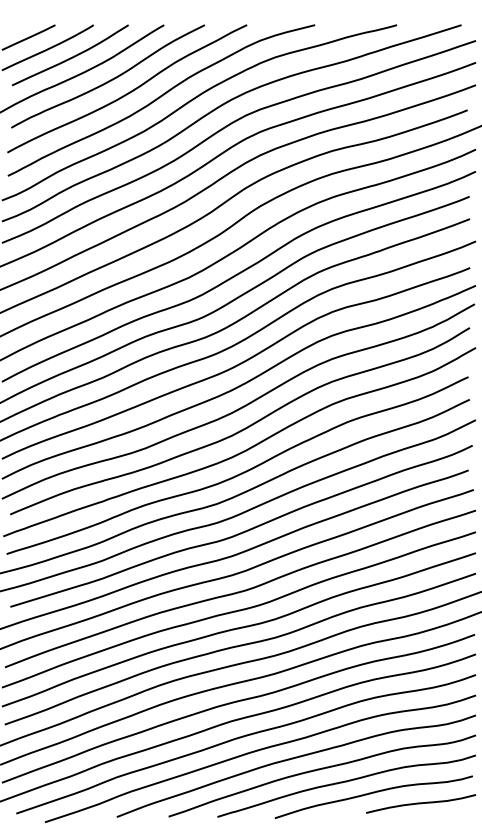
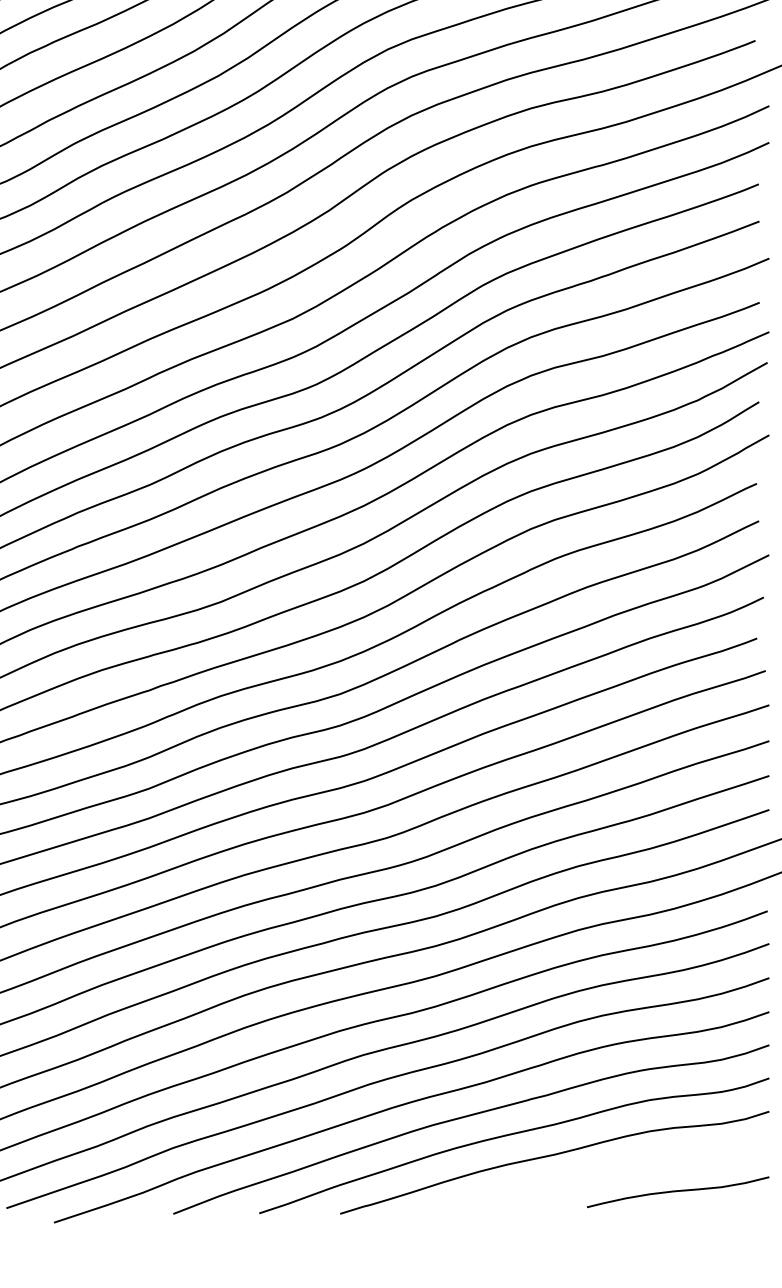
curve: (373, 793) -> (599, 1174), removed

